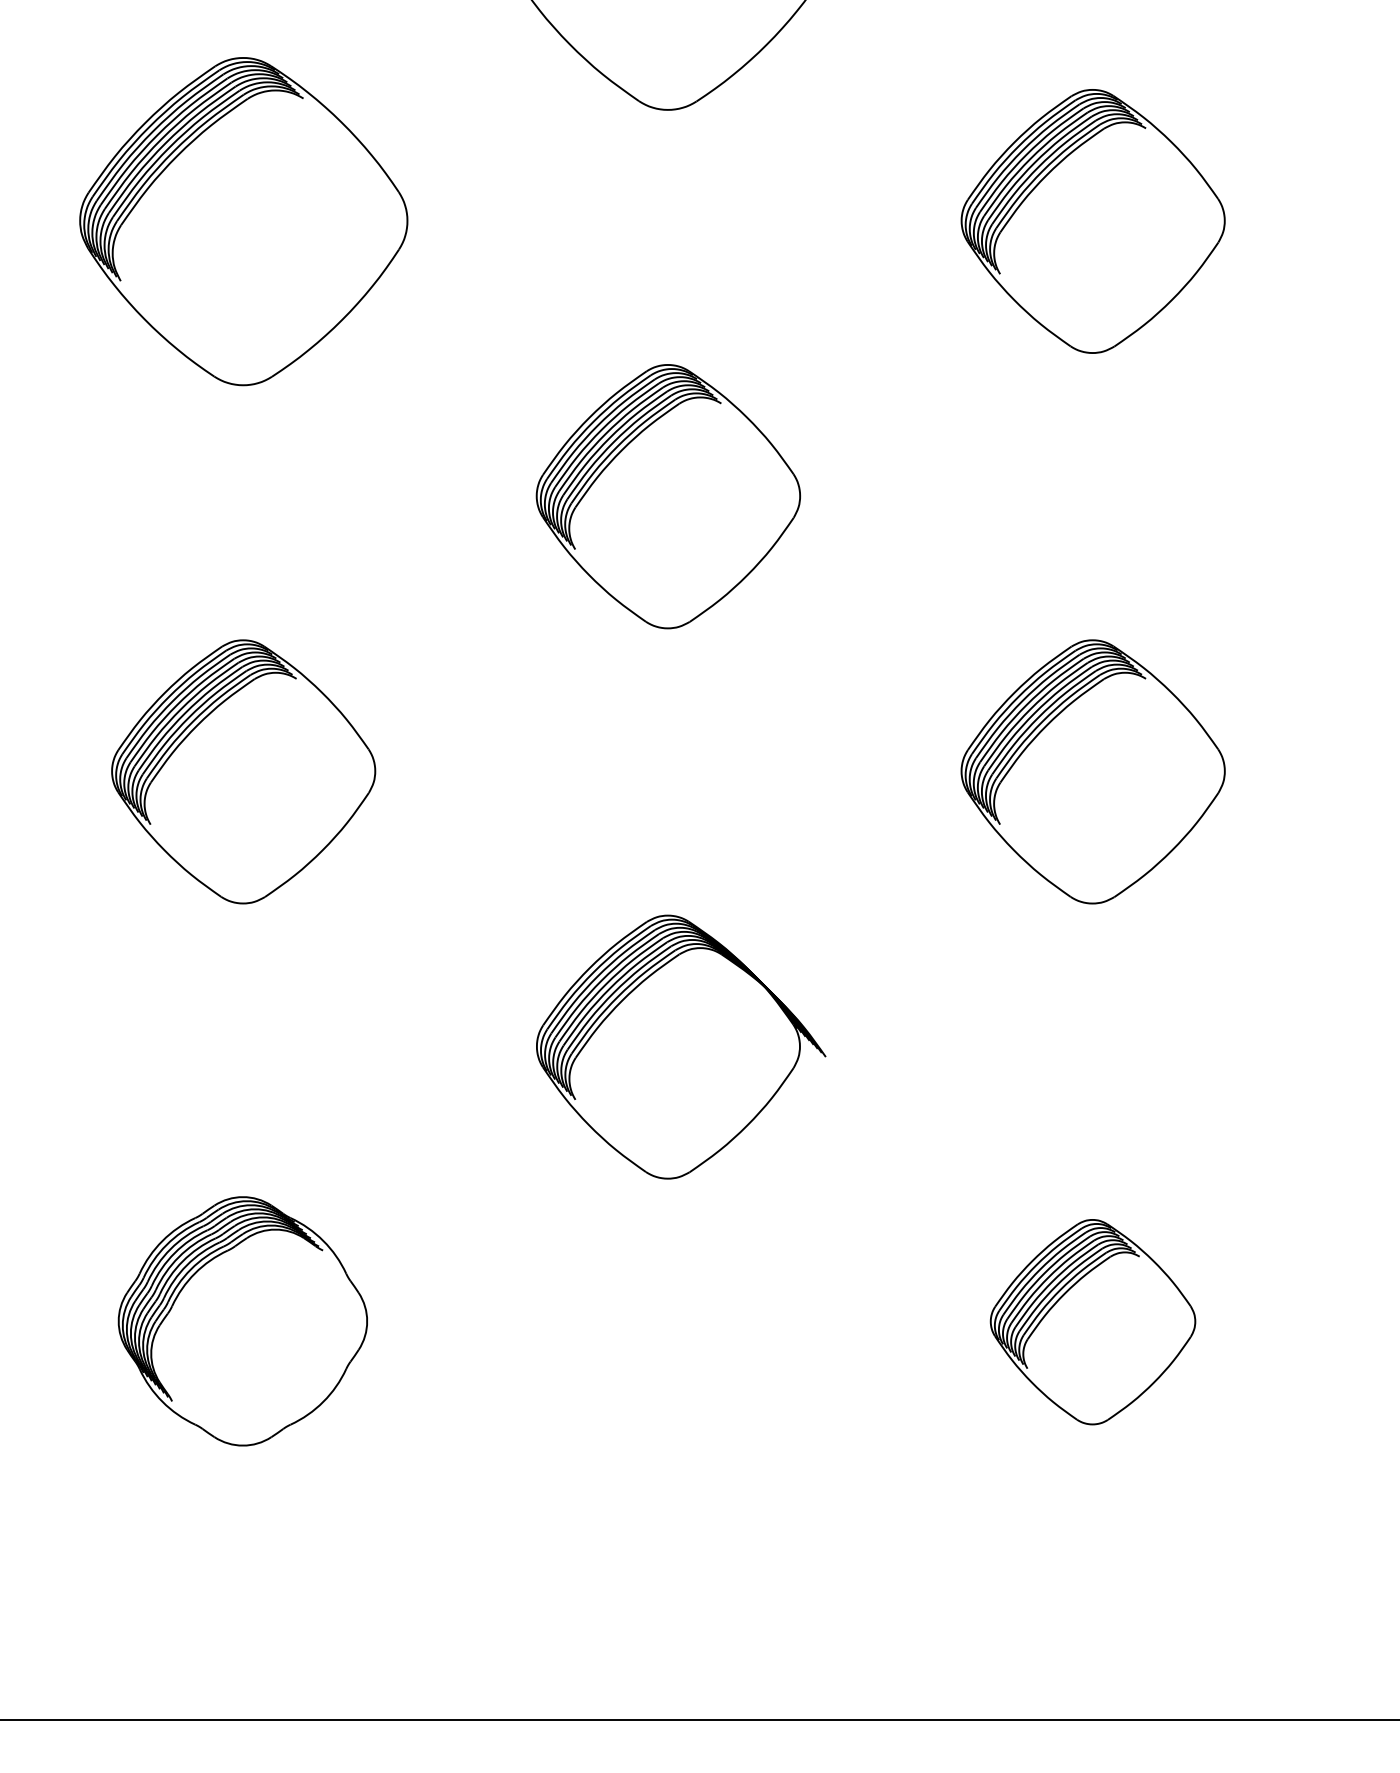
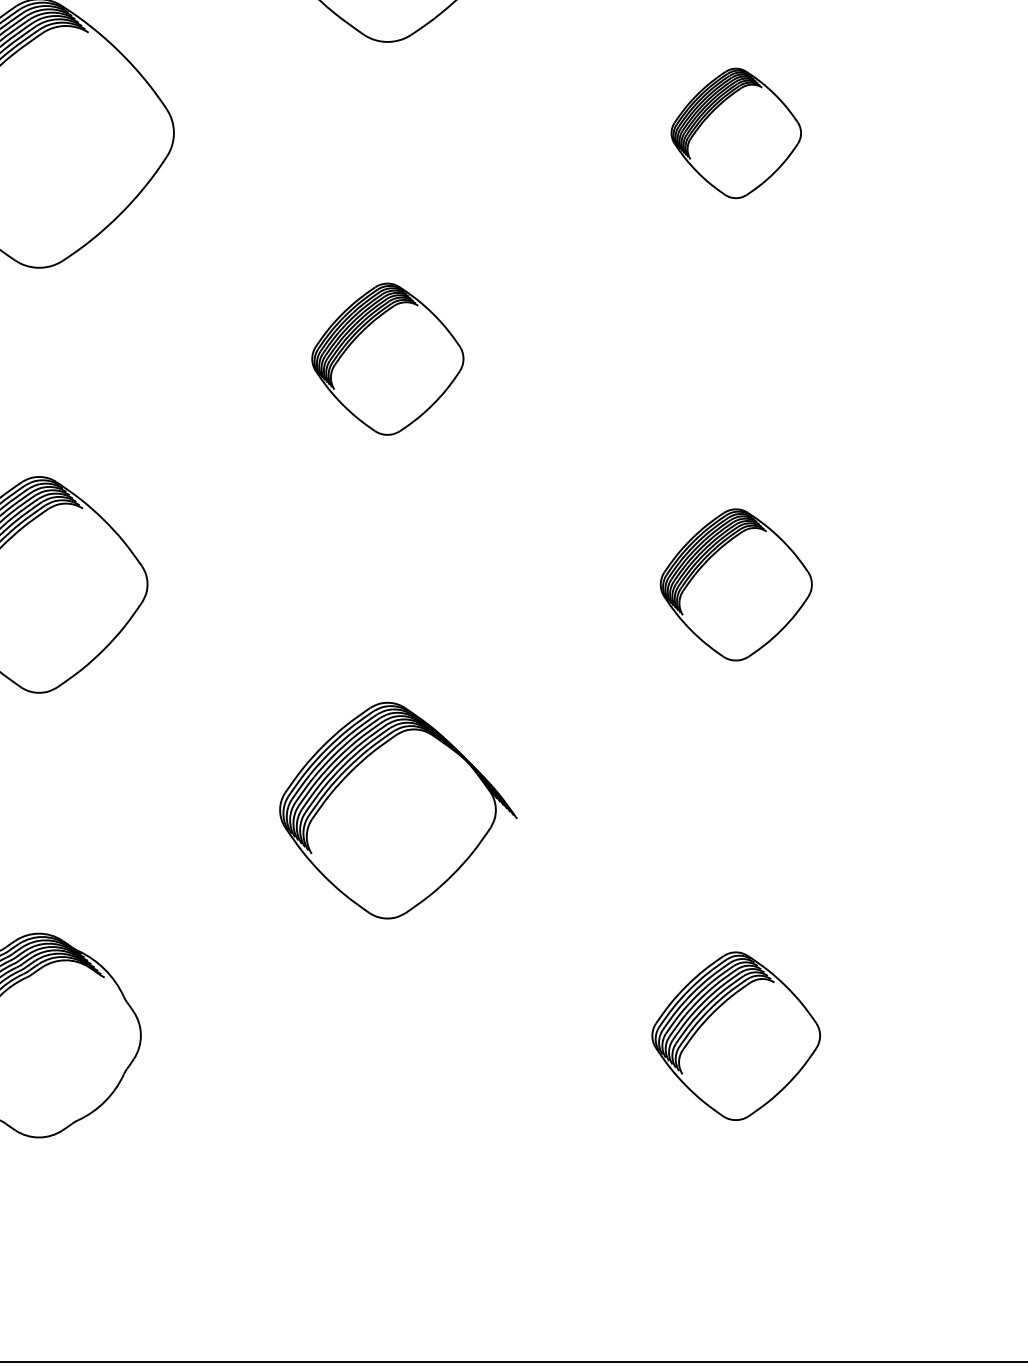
part: (1092, 221) -> (735, 133), size x0.6
part: (667, 496) -> (387, 359), size x0.7
part: (1092, 771) -> (735, 584), size x0.7

